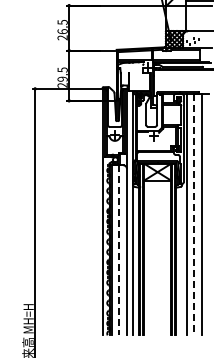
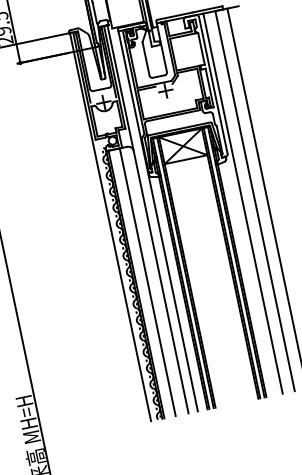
line: (194, 214) -> (255, 200), dashed -> solid
line: (118, 250) -> (147, 282), dashed -> solid

